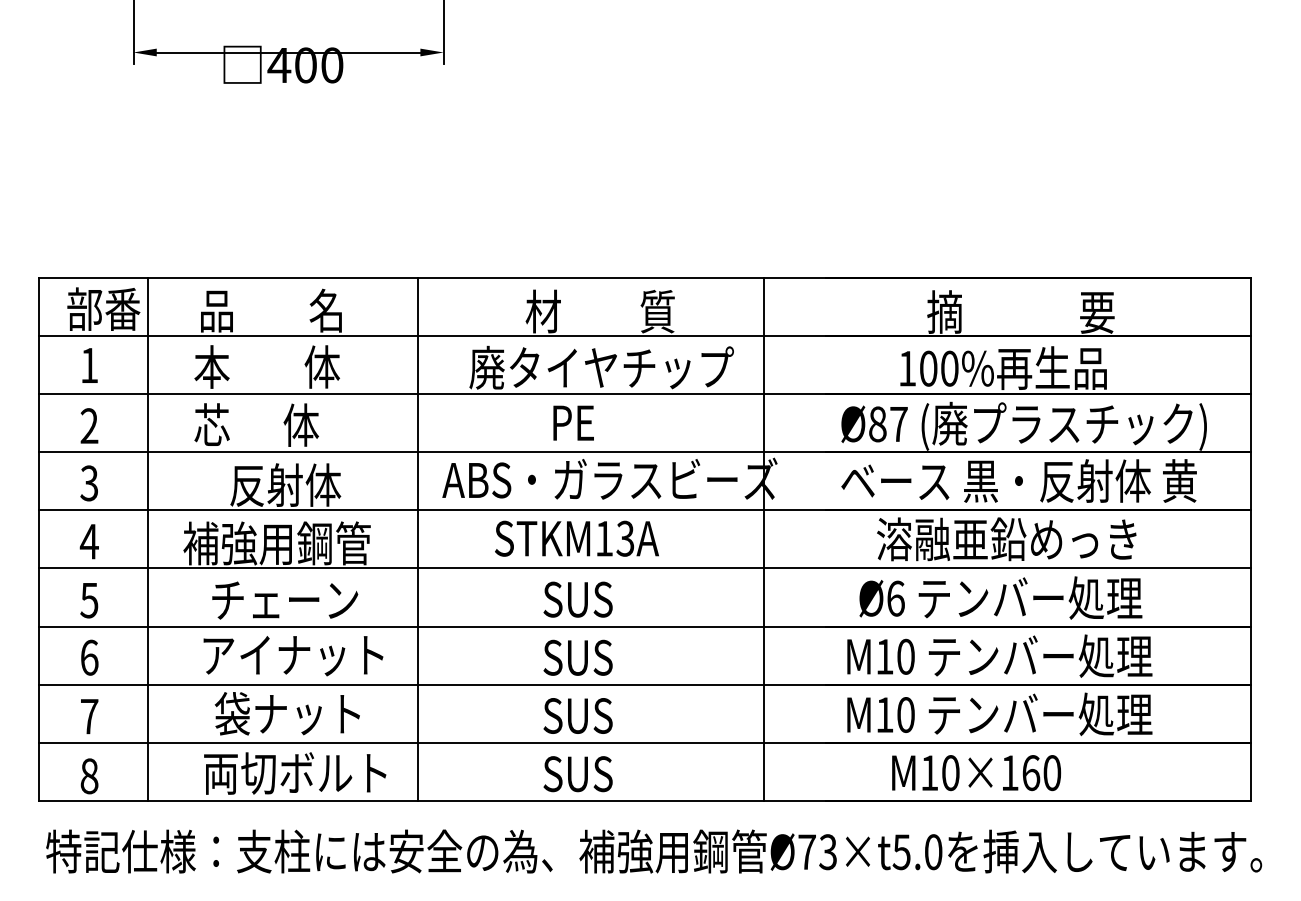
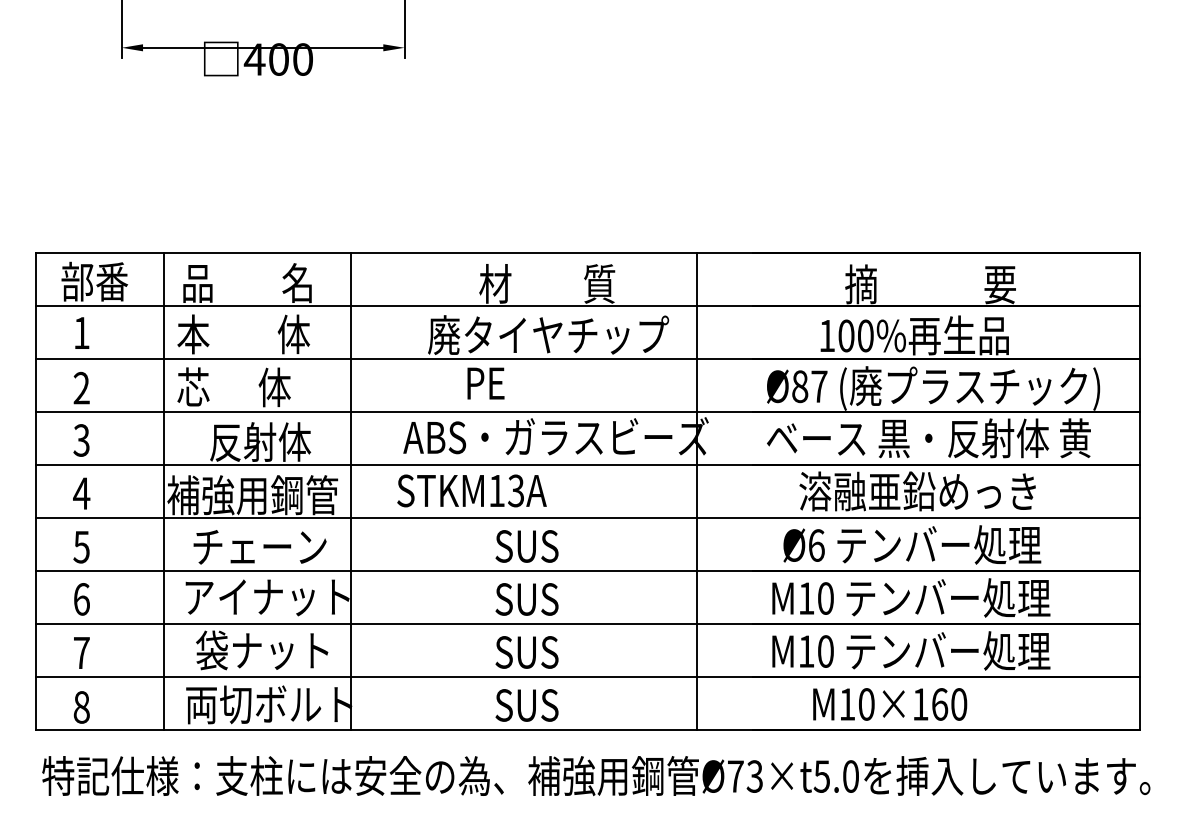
text: (573, 423) -> (485, 383), moved
text: (576, 538) -> (471, 490), moved
line: (147, 539) -> (163, 491), moved
line: (418, 539) -> (350, 491), moved

